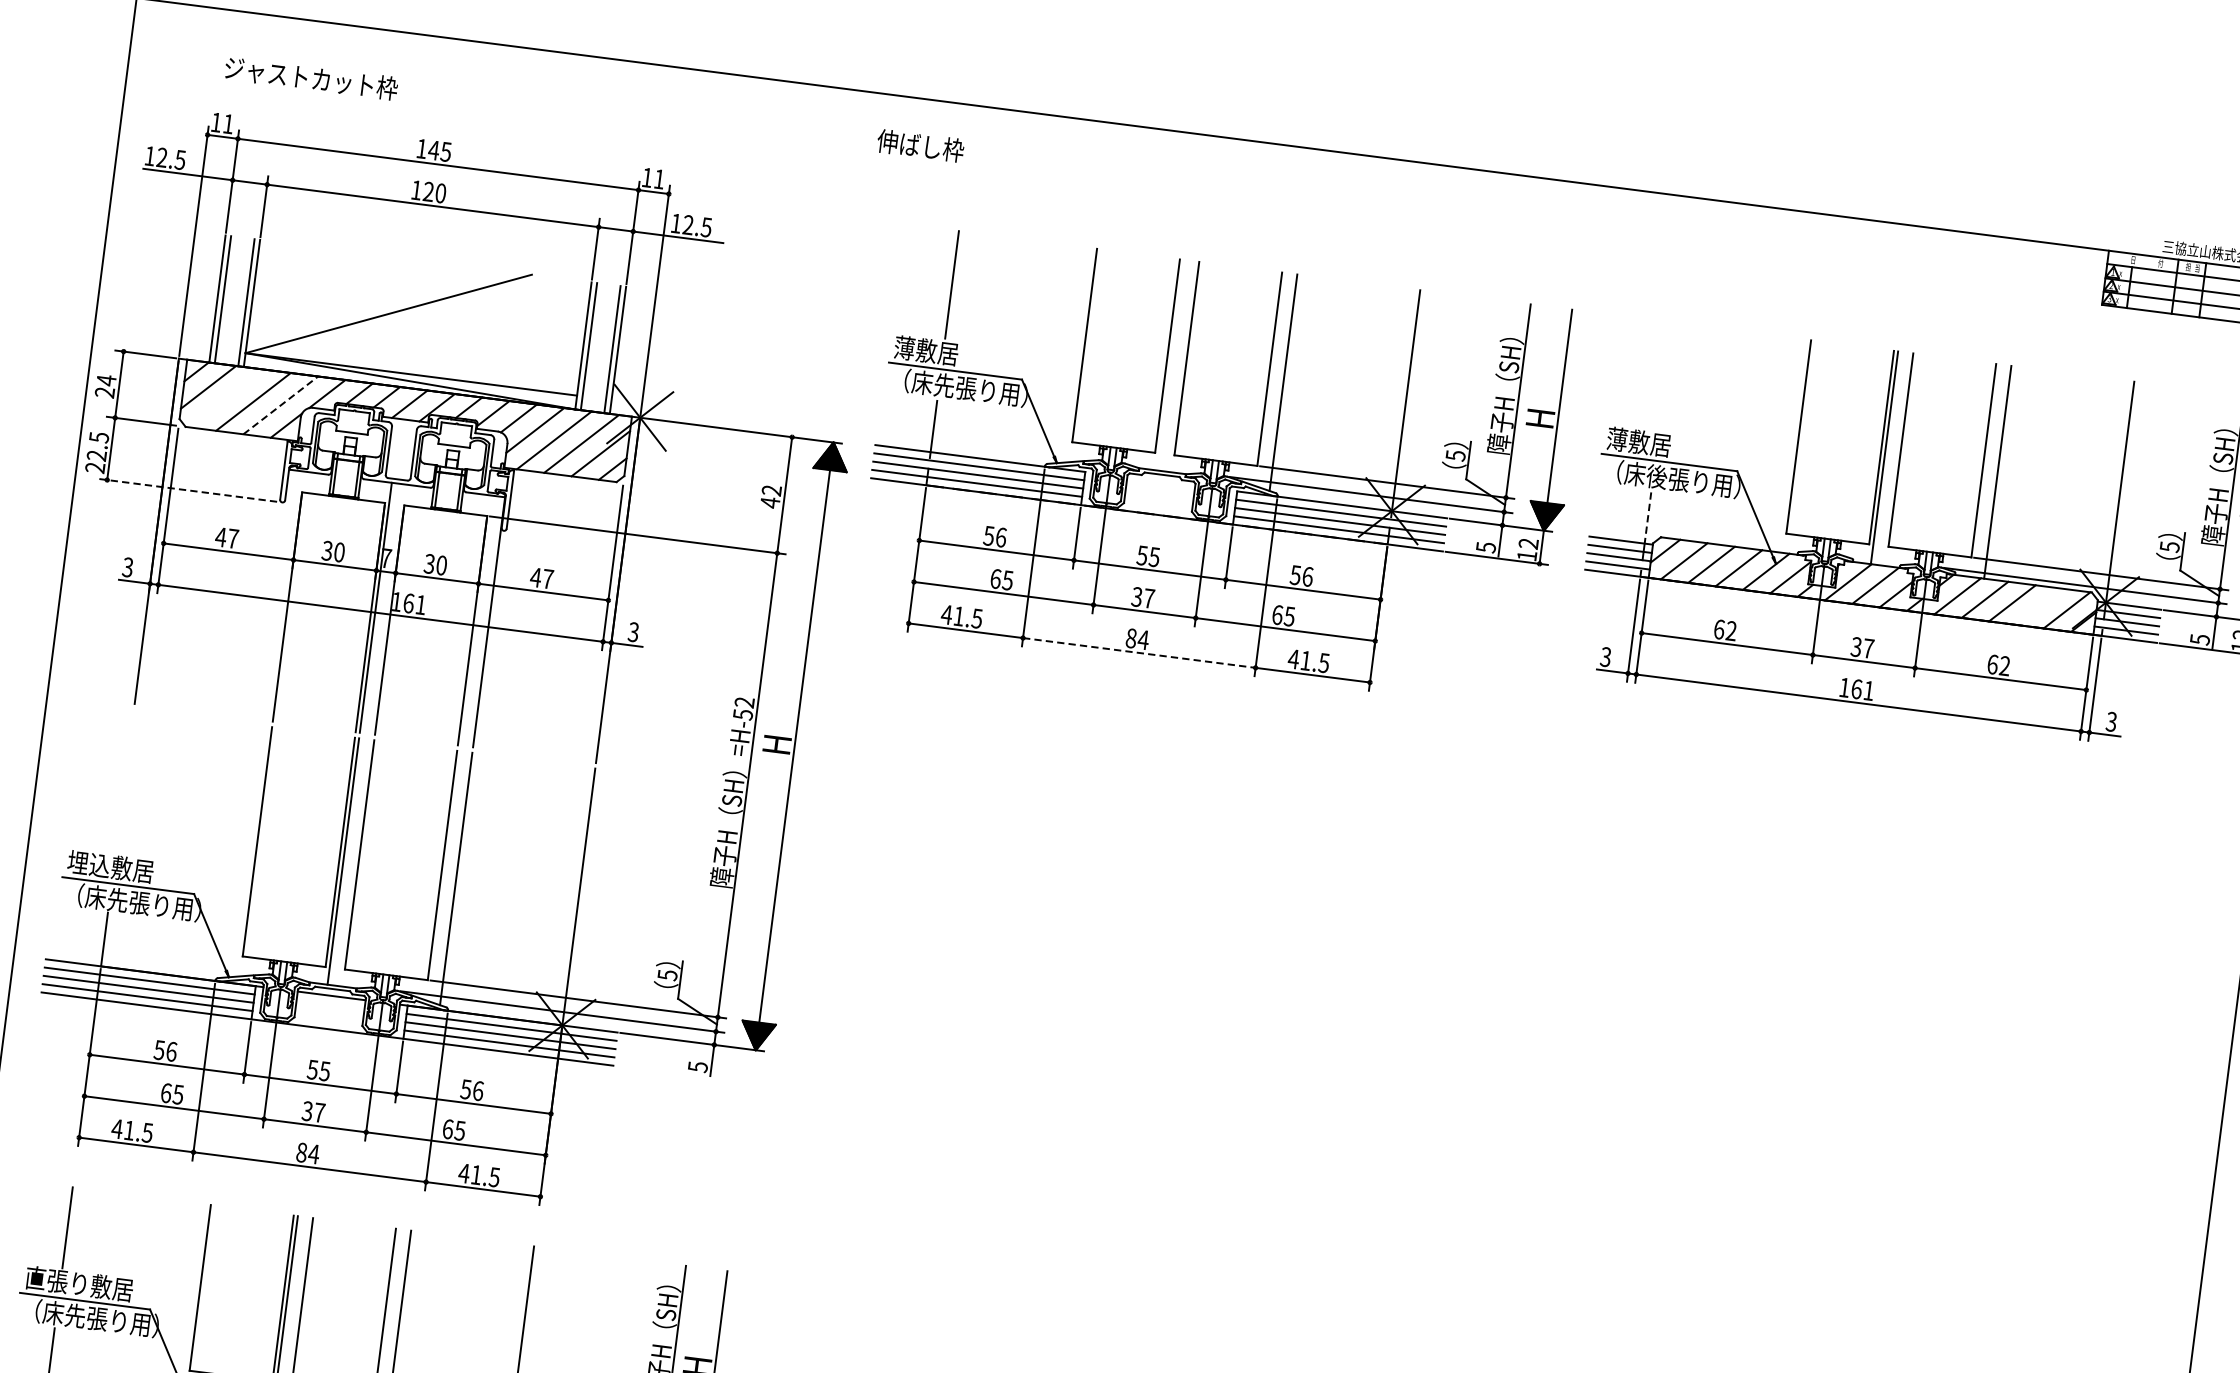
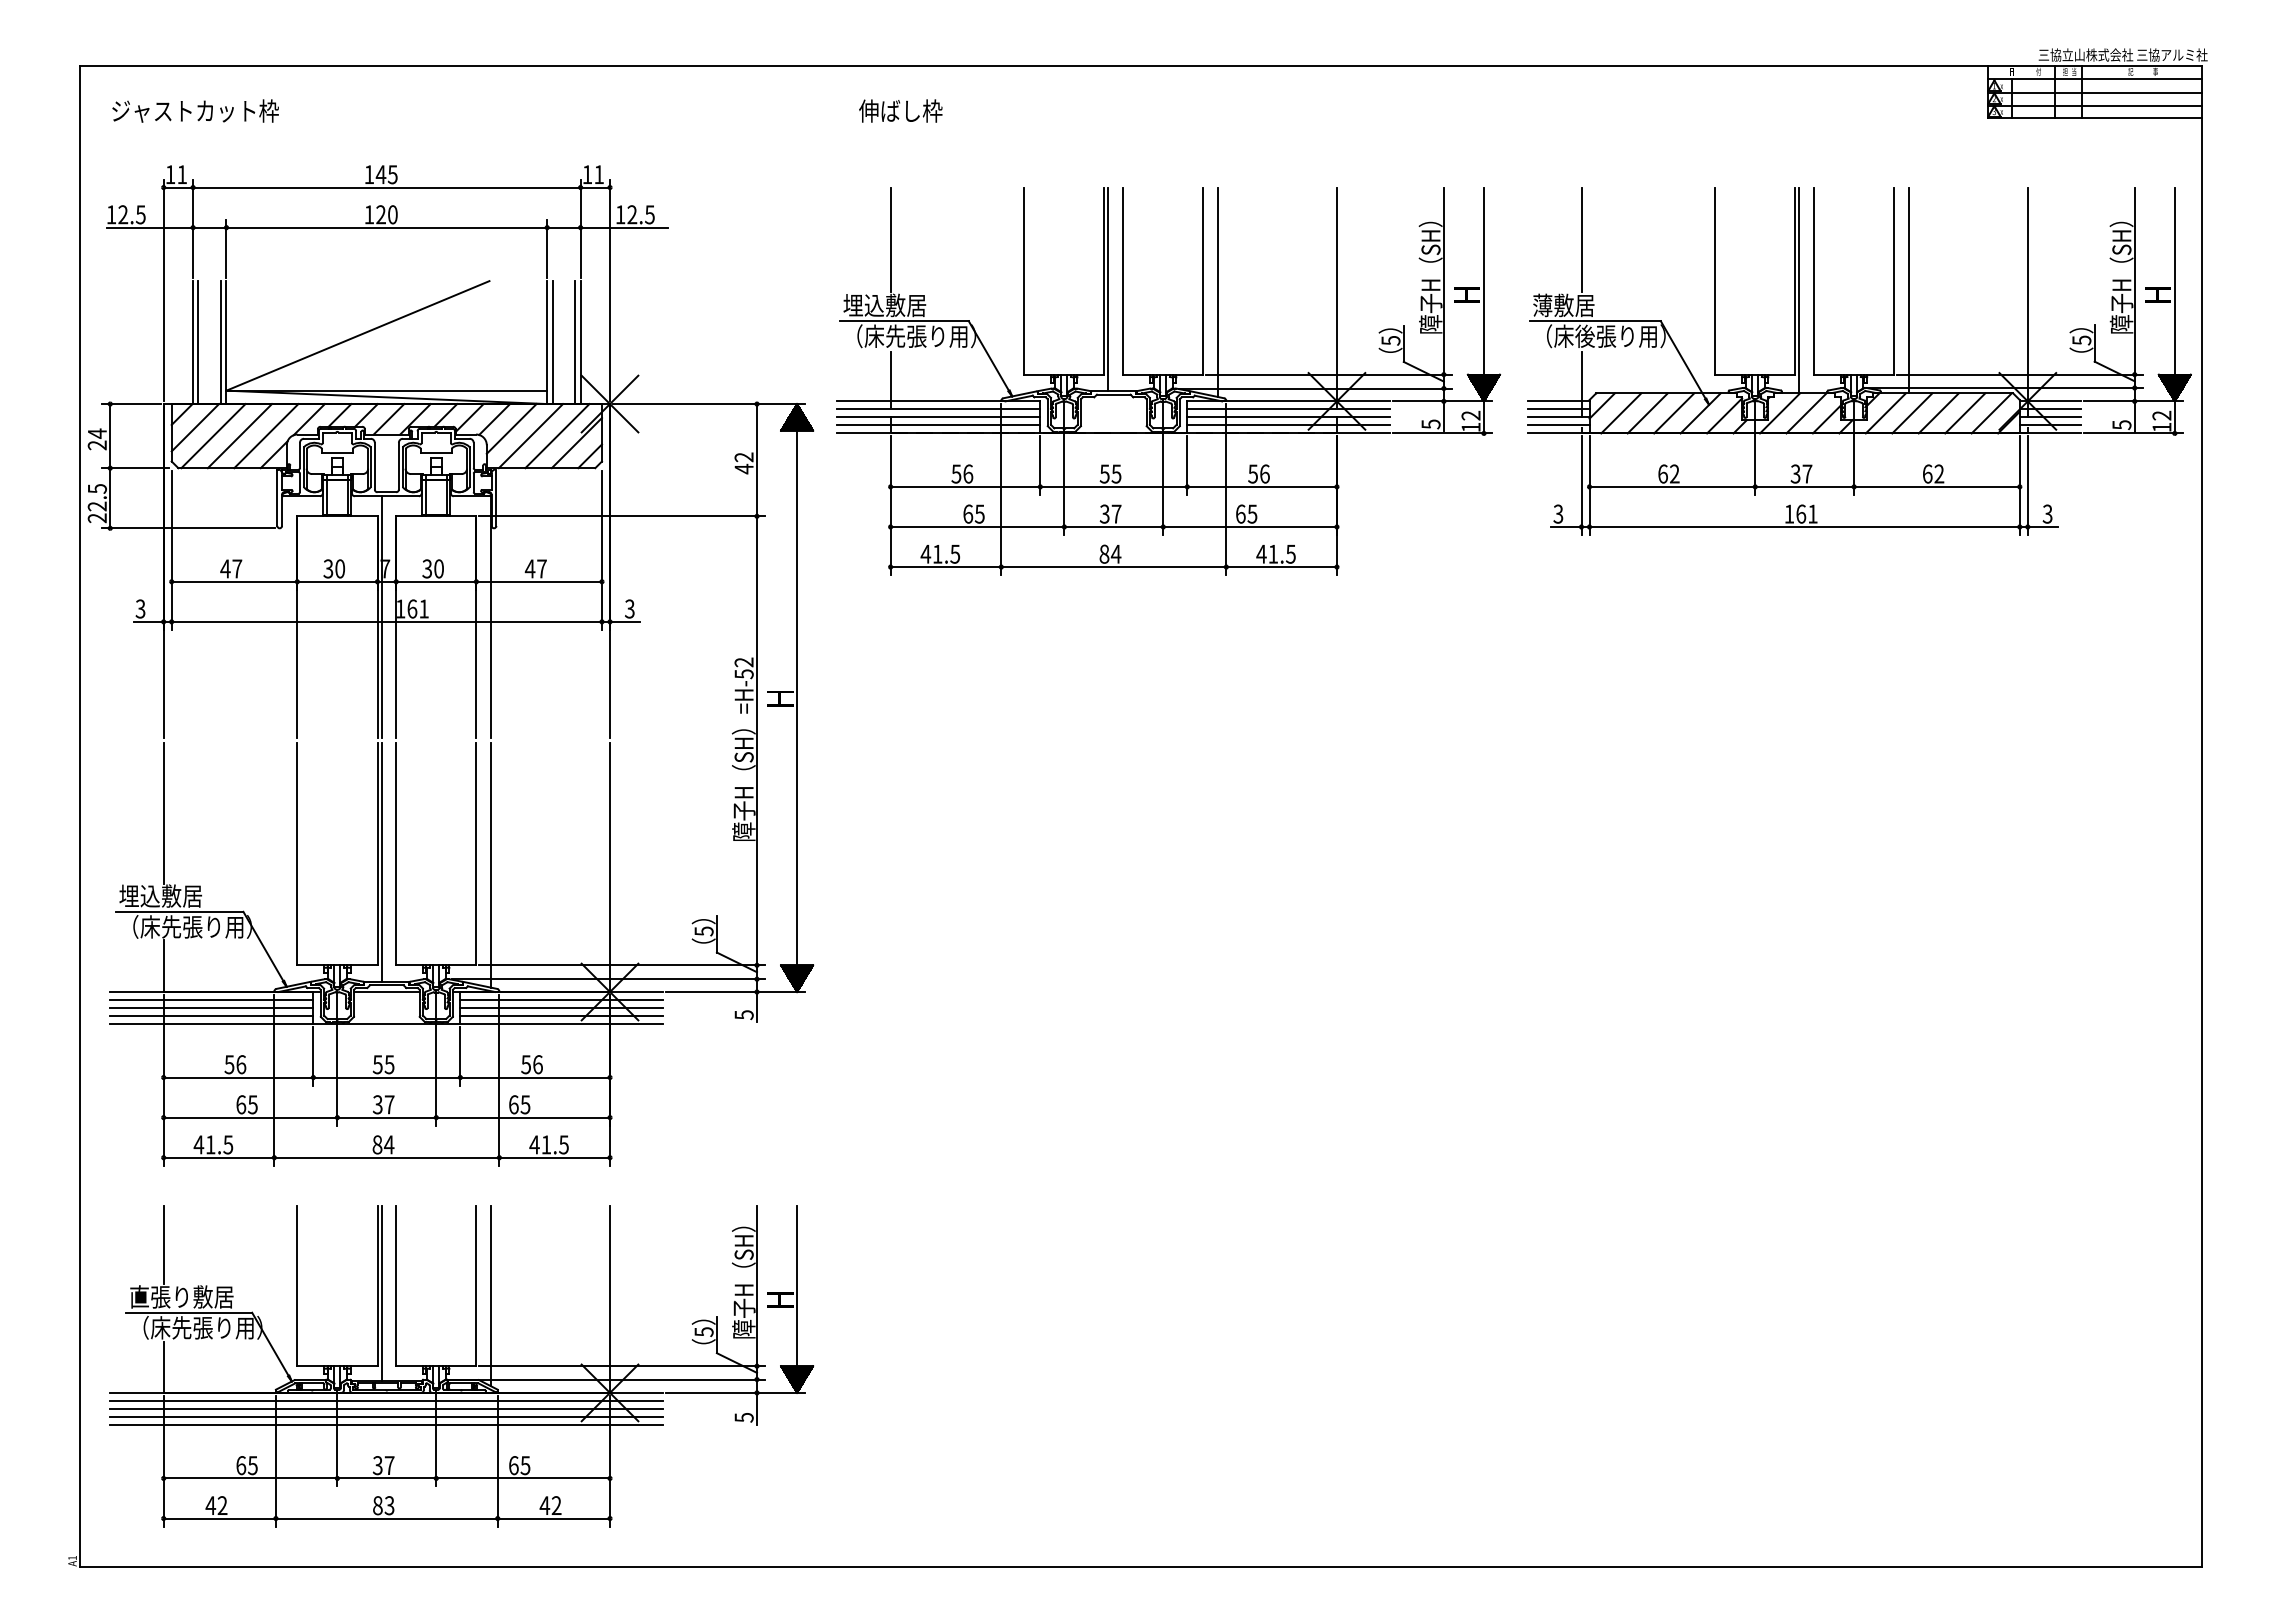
text: (311, 77) -> (195, 110), moved
text: (920, 145) -> (900, 110), moved
text: (936, 352) -> (884, 305), 薄敷居 -> 埋込敷居
line: (1170, 365) -> (1108, 289), added
line: (1666, 376) -> (1581, 239), added
line: (226, 398) -> (213, 436), added
line: (281, 404) -> (266, 435), dashed -> solid
line: (187, 490) -> (187, 528), dashed -> solid
line: (1647, 517) -> (1581, 376), dashed -> solid
line: (2039, 606) -> (1965, 413), added
line: (1138, 653) -> (1113, 567), dashed -> solid
line: (124, 781) -> (163, 813), added

